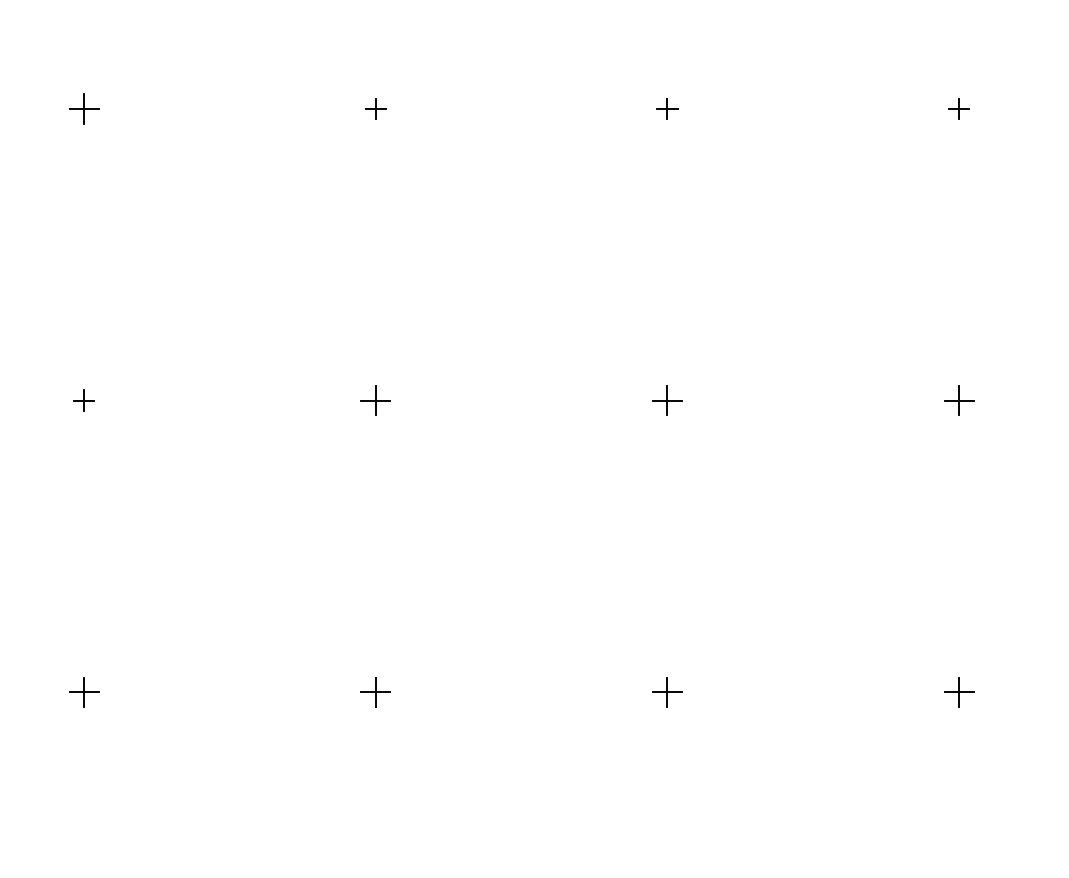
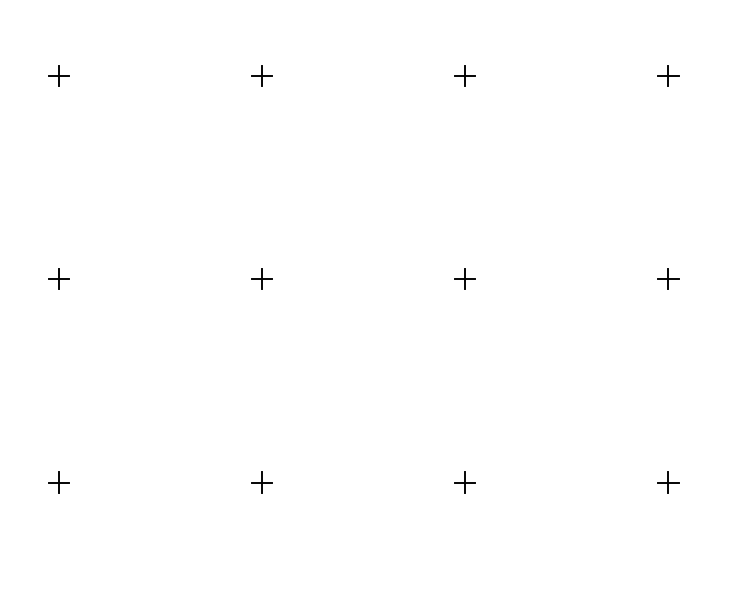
part: (375, 108) -> (261, 75), size x1.43
part: (666, 108) -> (464, 75), size x1.43
part: (959, 108) -> (668, 75), size x1.43
part: (83, 399) -> (58, 278), size x1.43

